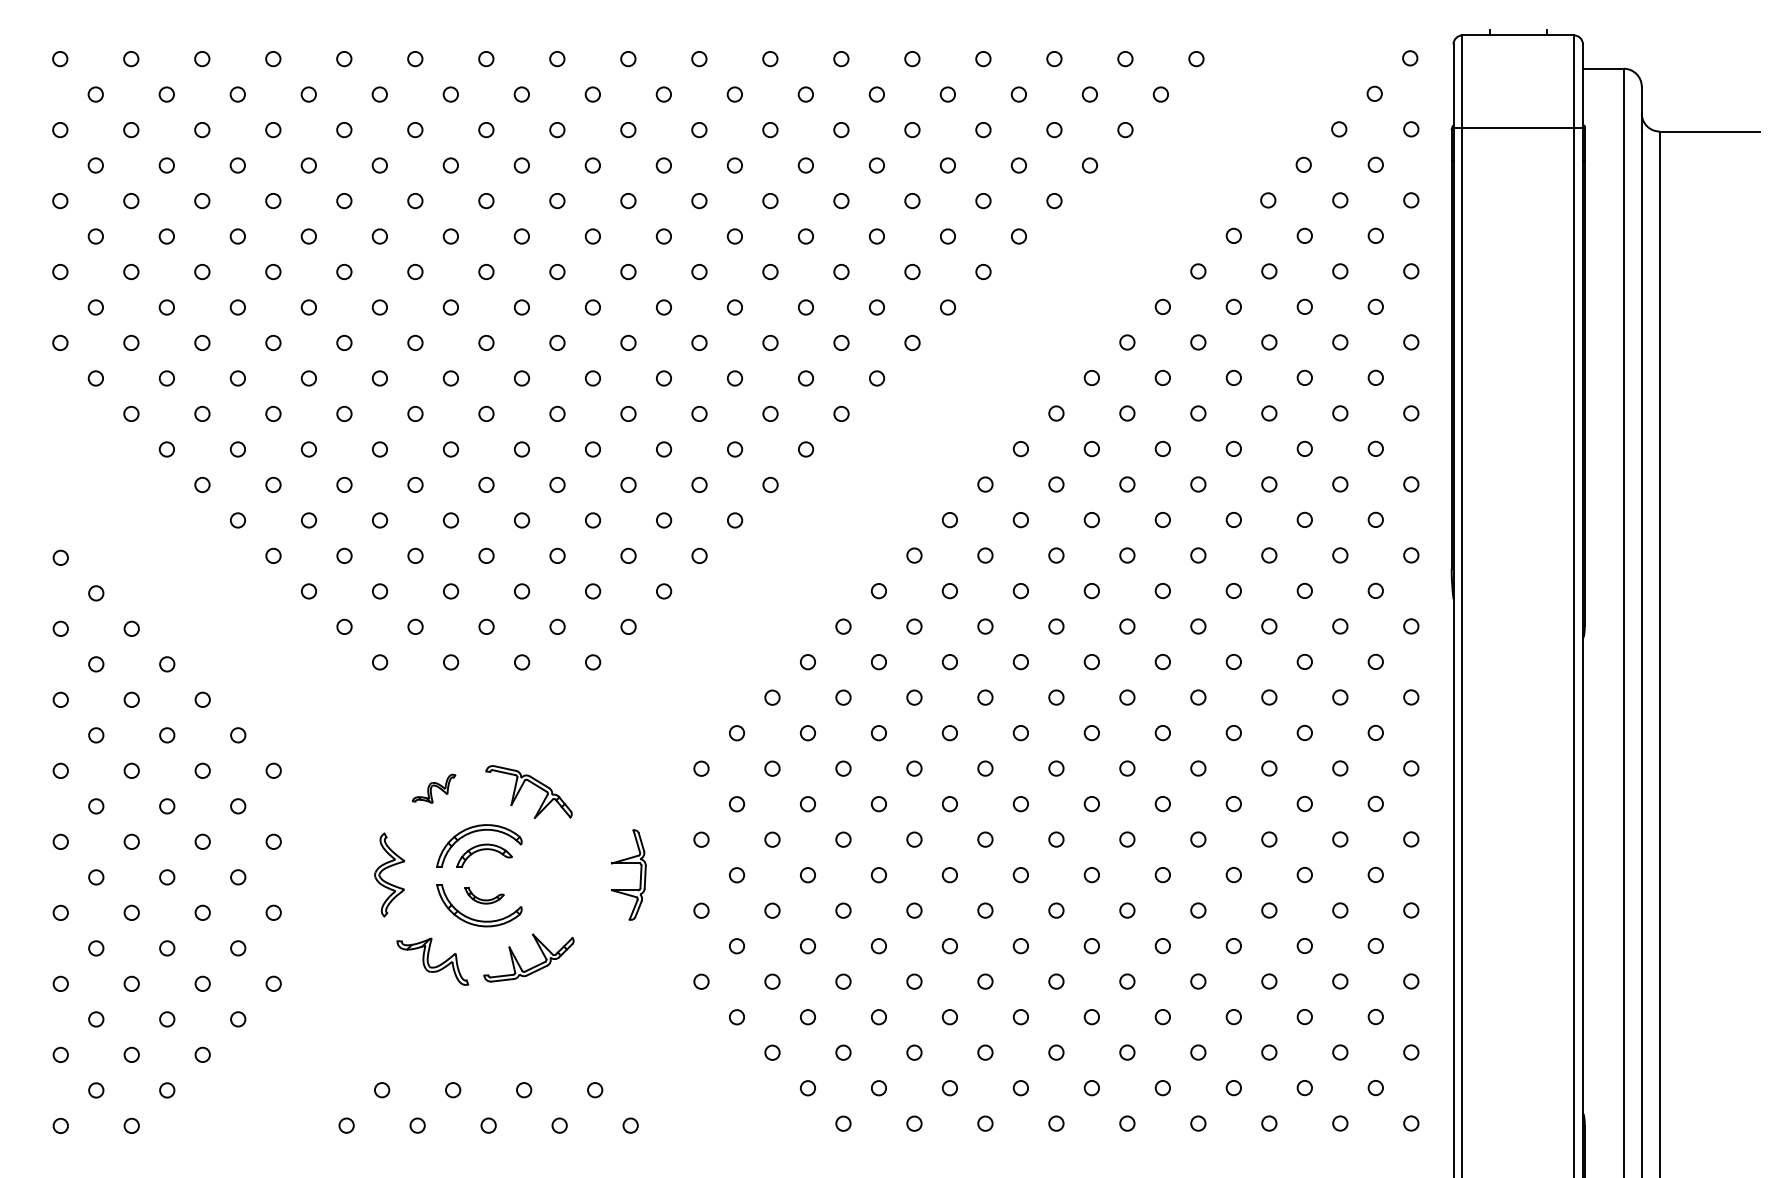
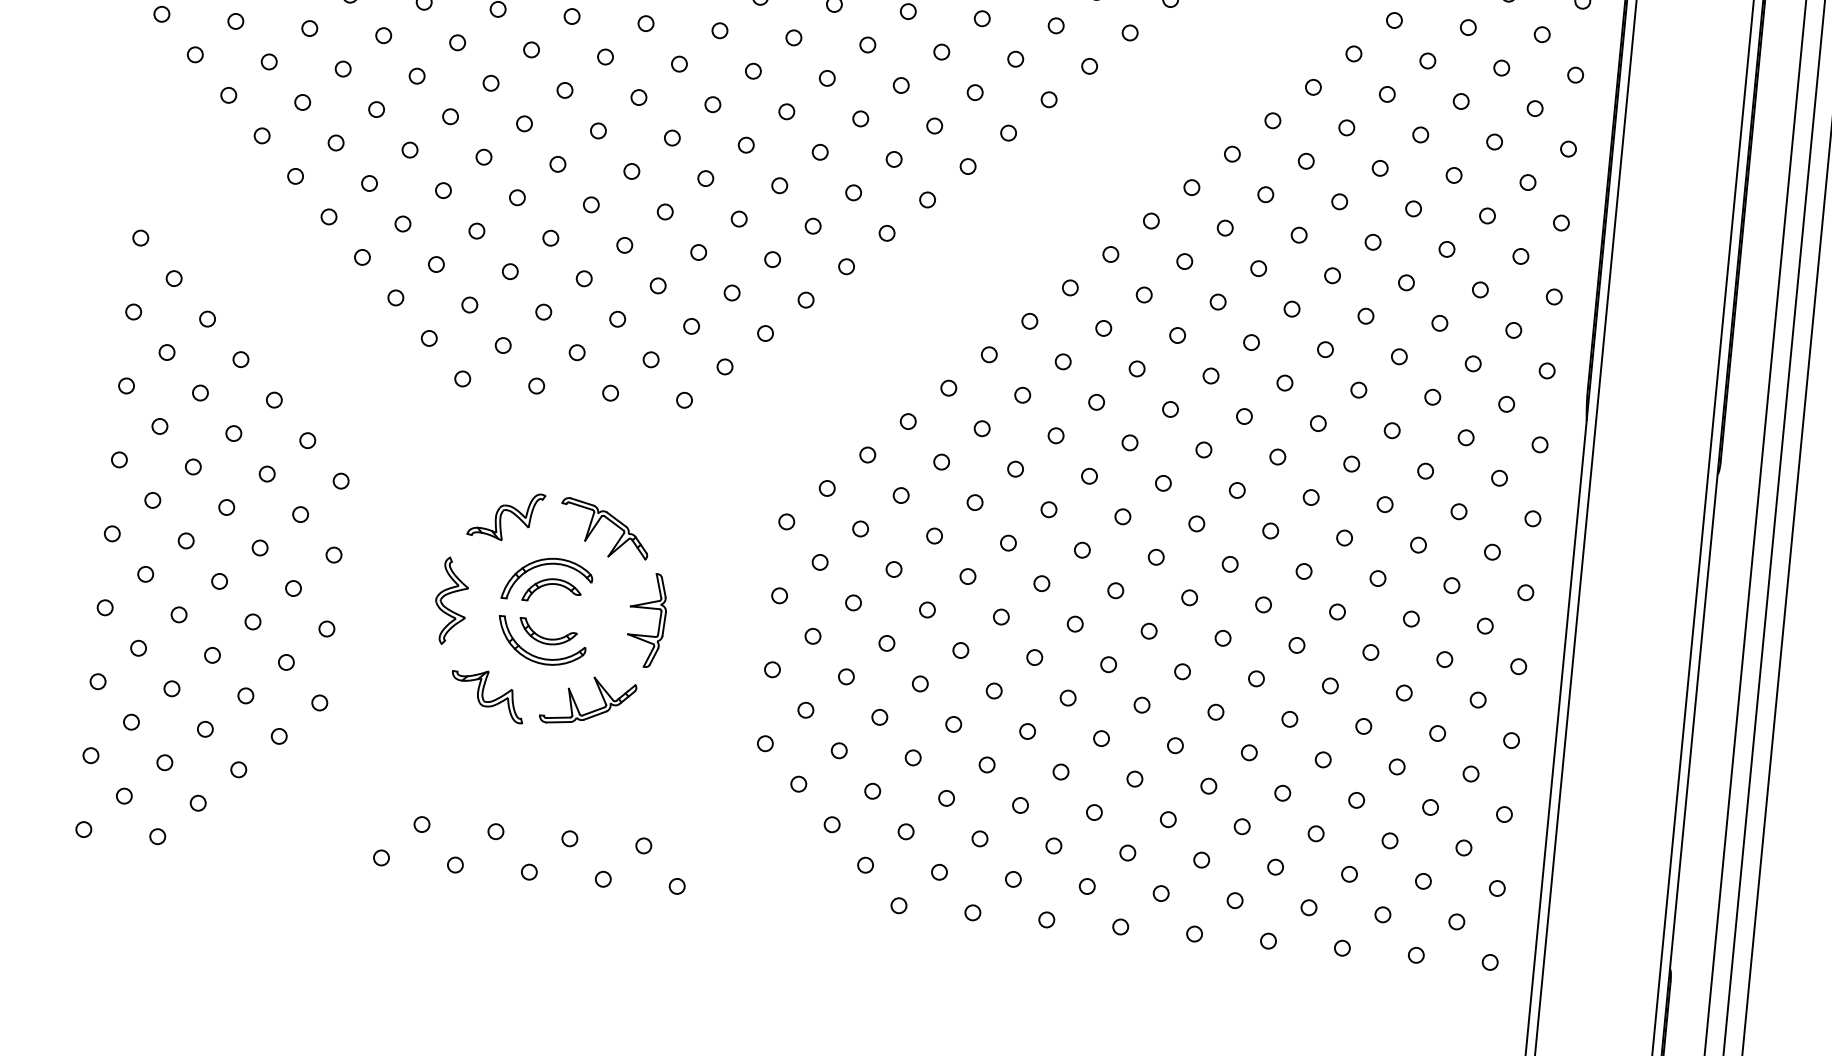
part: (433, 788) -> (505, 515), size x1.67
part: (628, 863) -> (648, 608), moved
part: (484, 895) -> (548, 632), size x1.43

